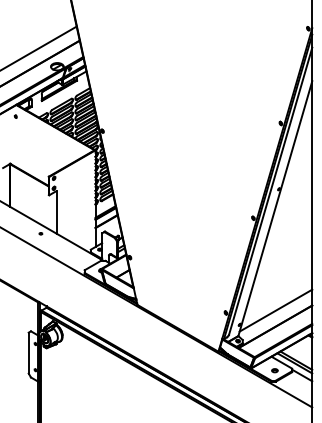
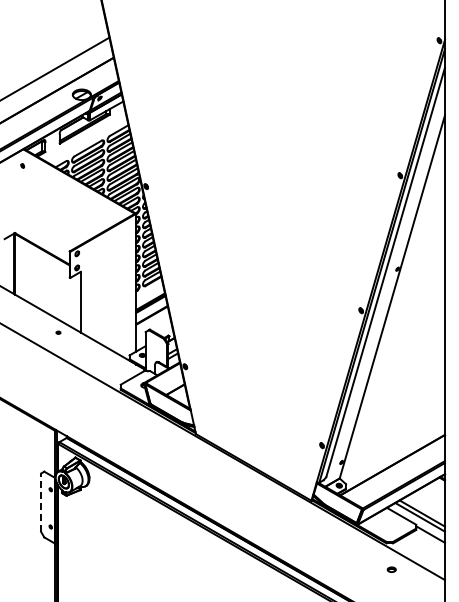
line: (275, 310) -> (392, 442), removed
line: (29, 352) -> (41, 502), solid -> dashed
part: (274, 370) -> (391, 569), moved

